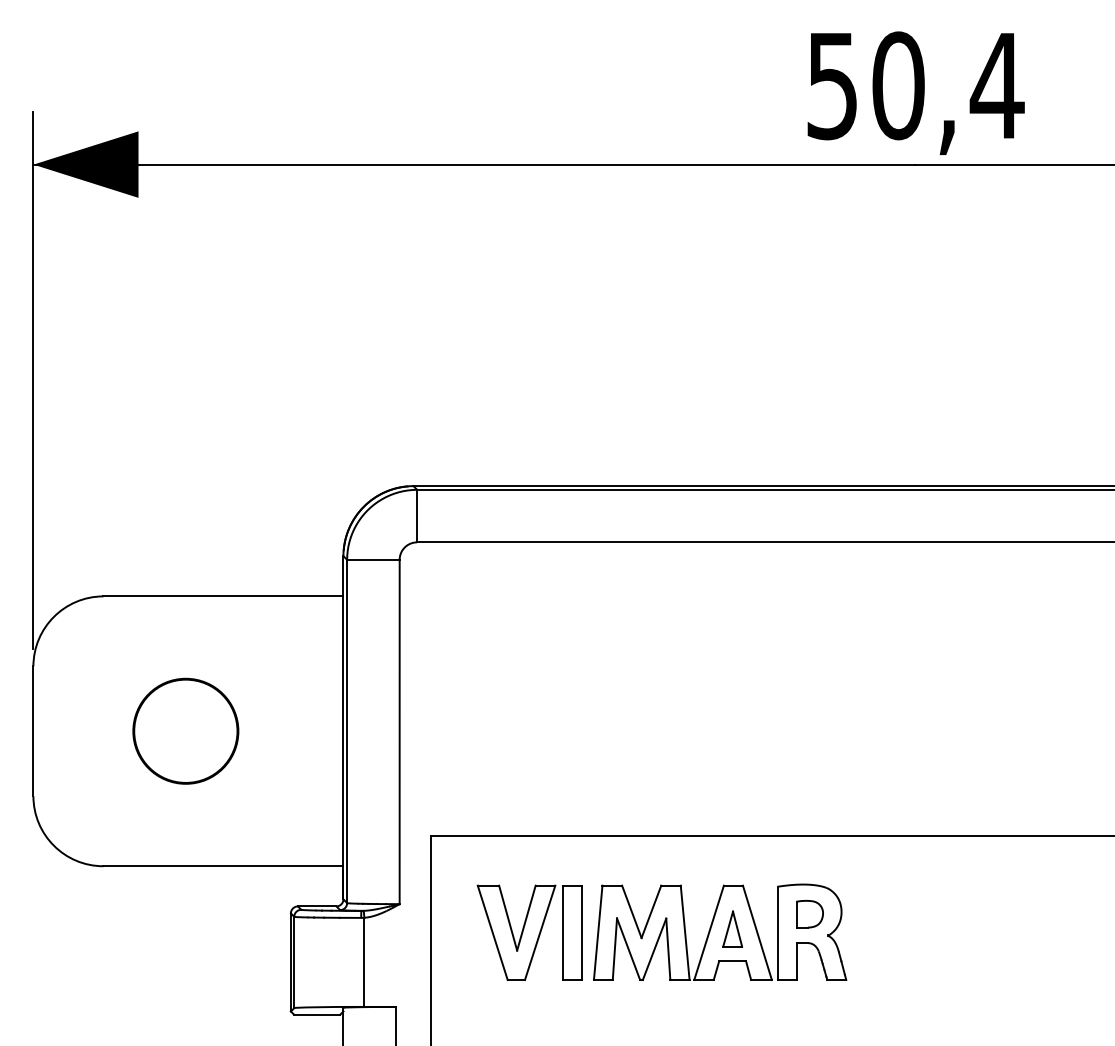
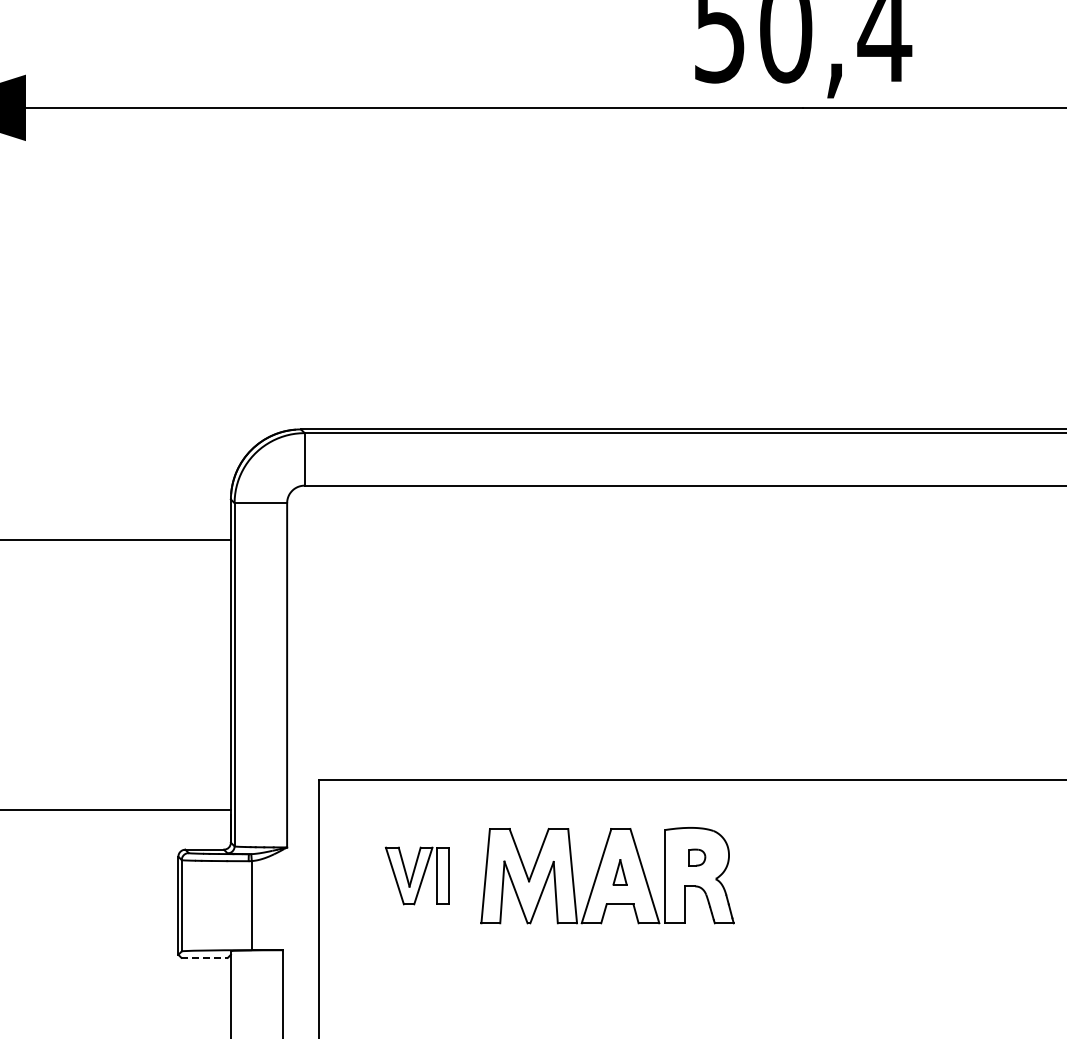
circle: (185, 730) -> (72, 673), removed
part: (809, 914) -> (696, 857), size x0.6
part: (732, 928) -> (619, 871), size x0.7
part: (529, 932) -> (416, 875), size x0.6
line: (317, 1014) -> (204, 957), solid -> dashed

